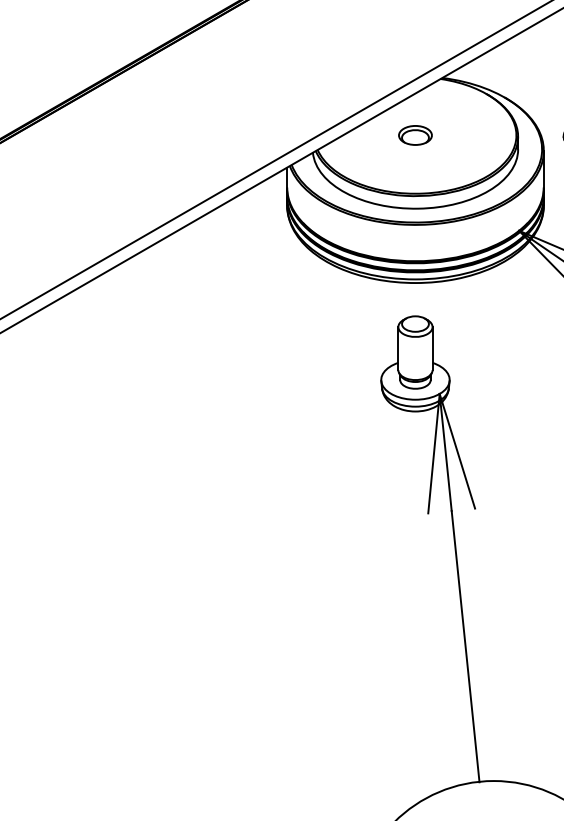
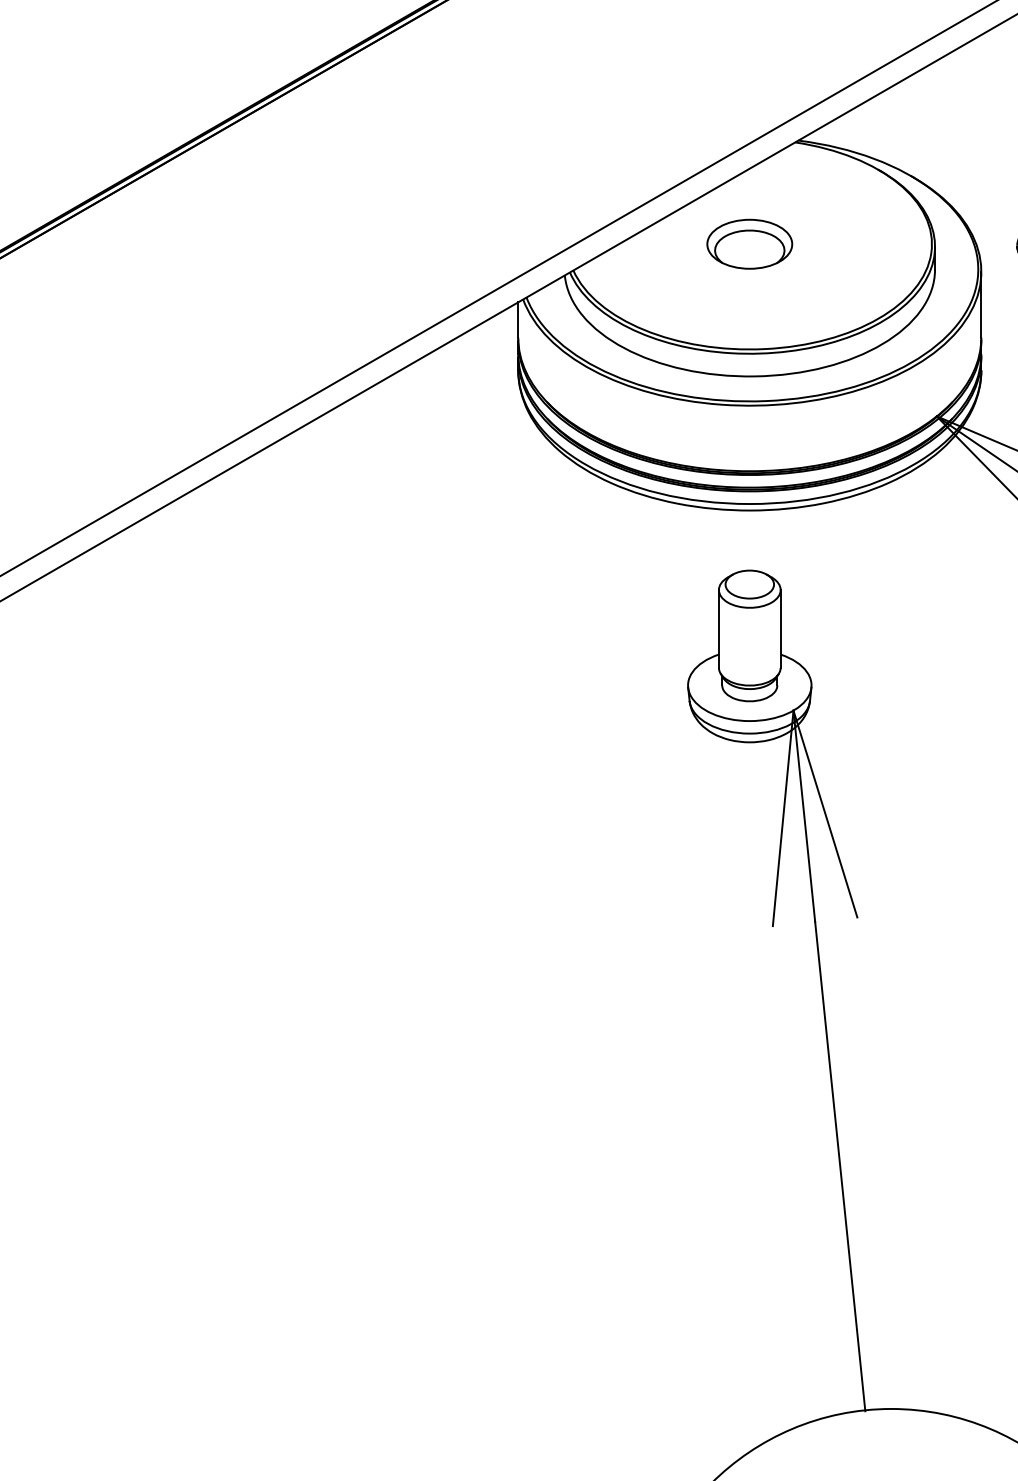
part: (415, 135) -> (749, 244), size x1.43

